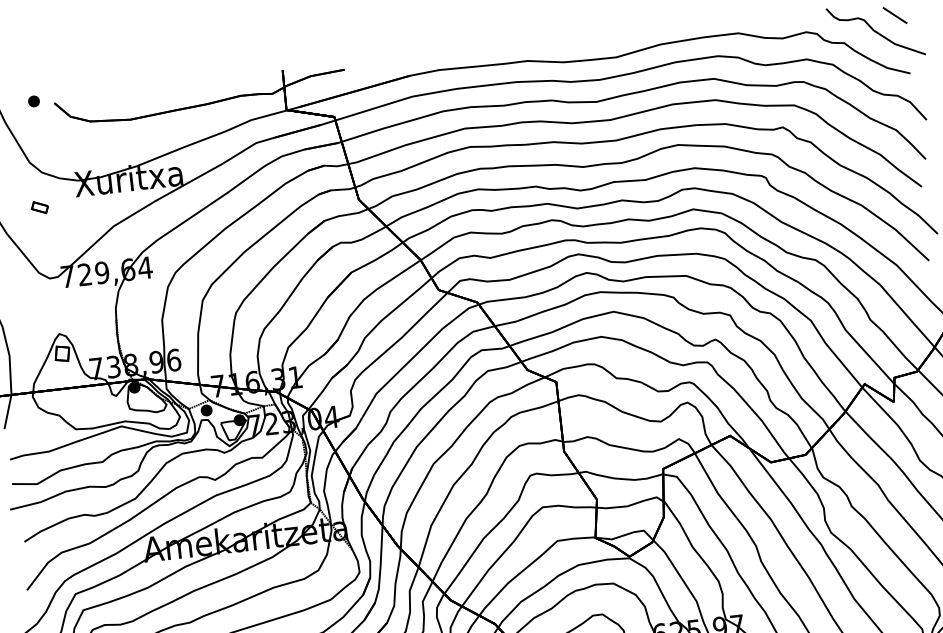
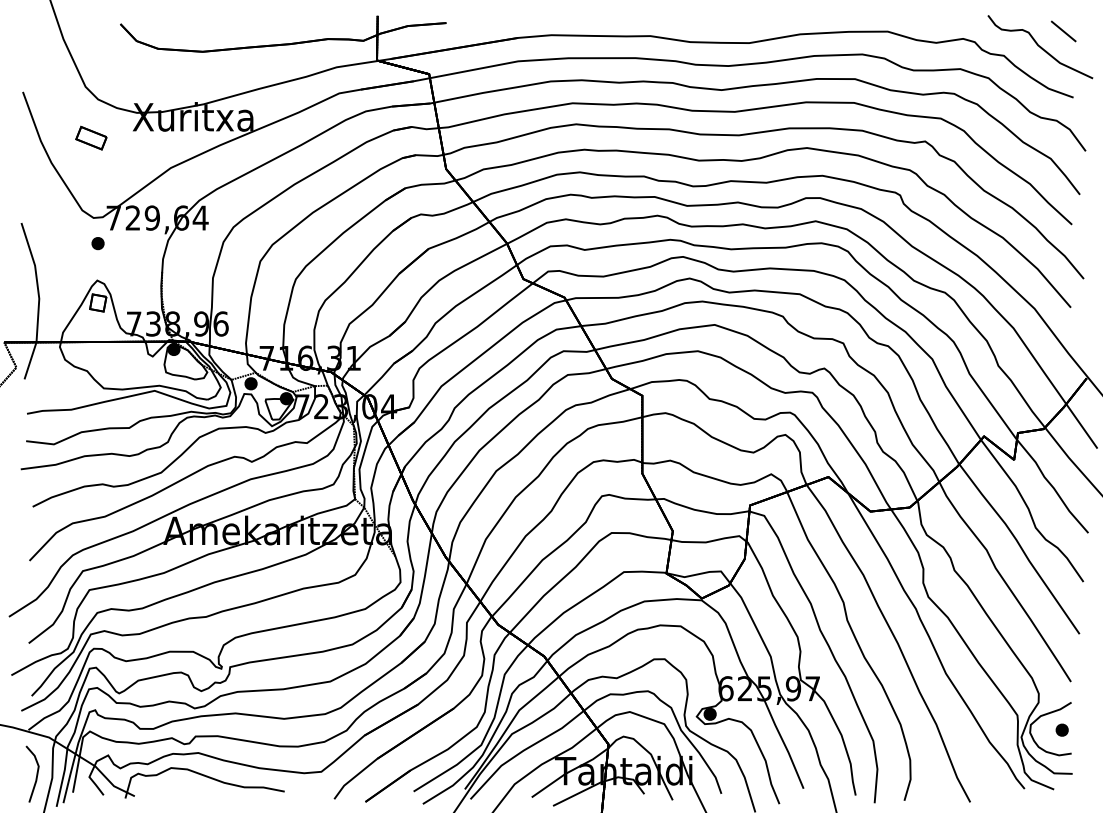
part: (33, 101) -> (97, 243), moved
part: (39, 207) -> (91, 137), size x1.67

